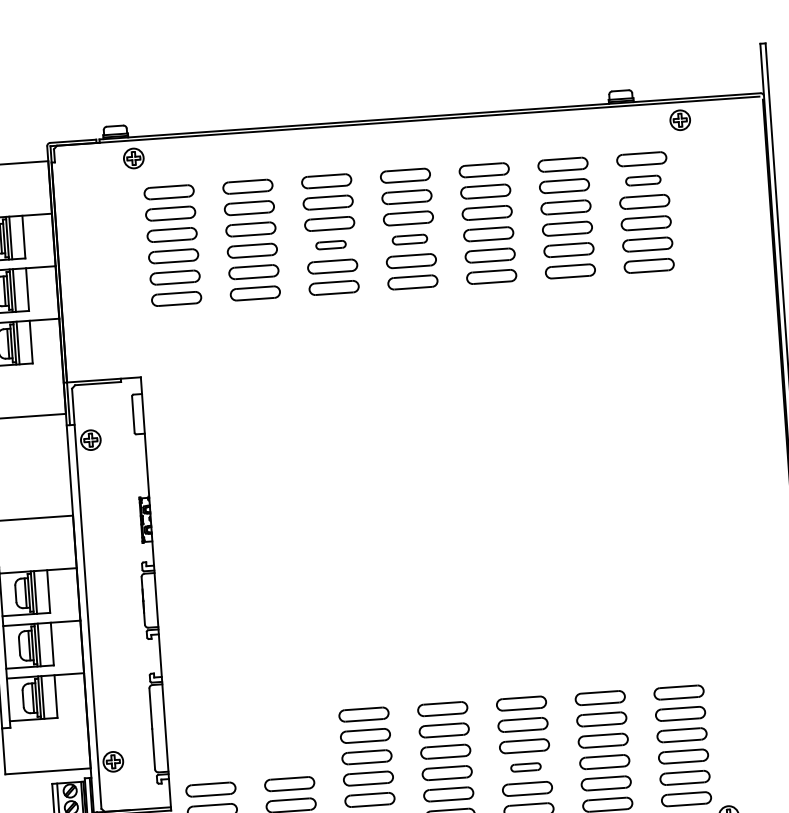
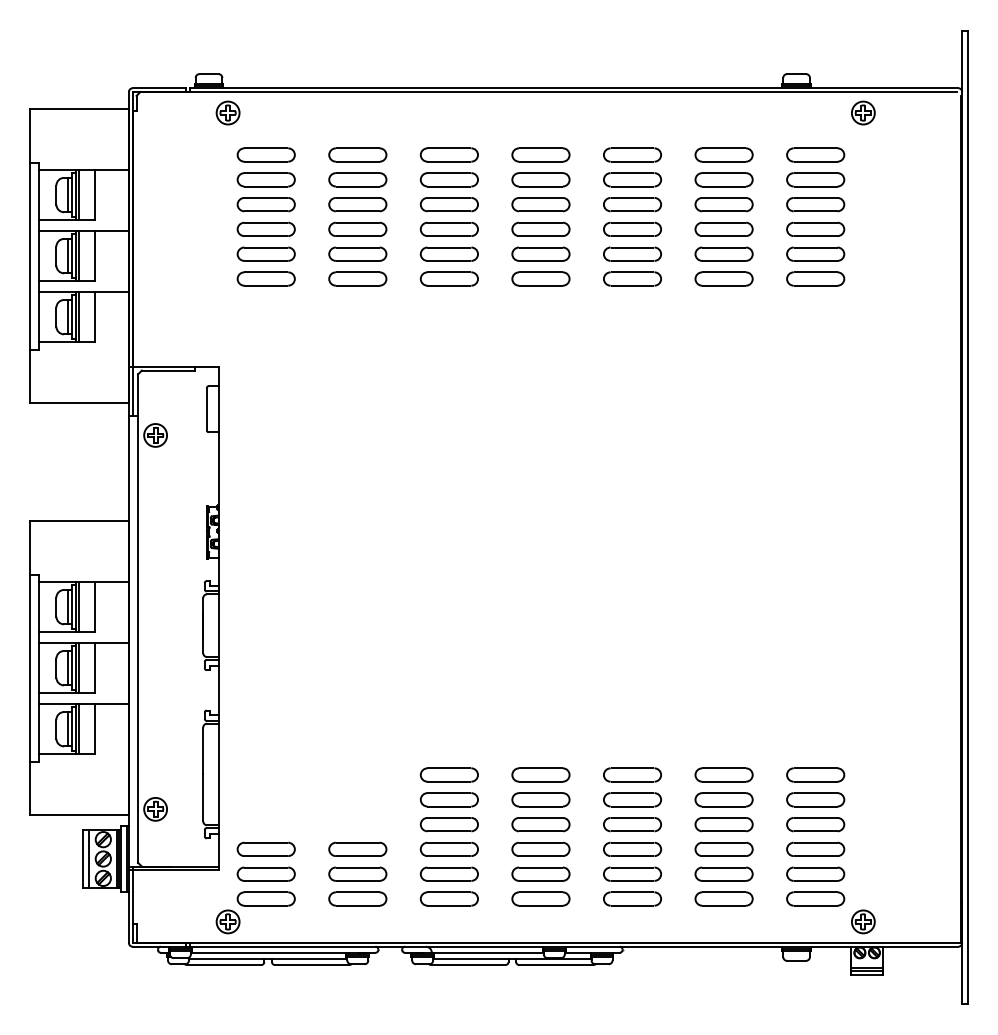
part: (643, 180) -> (815, 179), size x1.43
part: (409, 239) -> (540, 228), size x1.43
part: (330, 244) -> (448, 228), size x1.67
part: (525, 766) -> (632, 848), size x1.67

